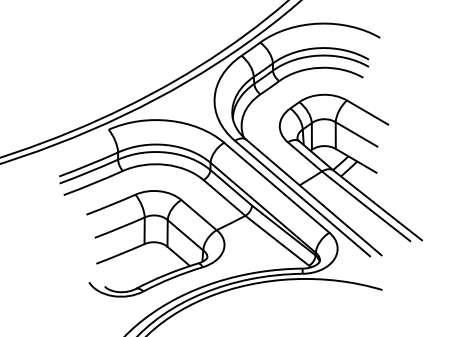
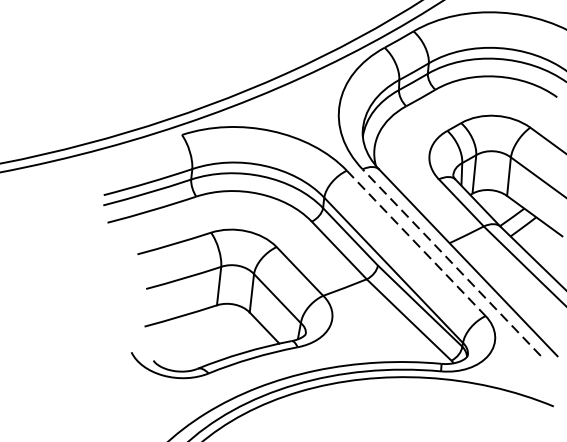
line: (277, 188) -> (417, 244), solid -> dashed
line: (302, 198) -> (451, 262), solid -> dashed

